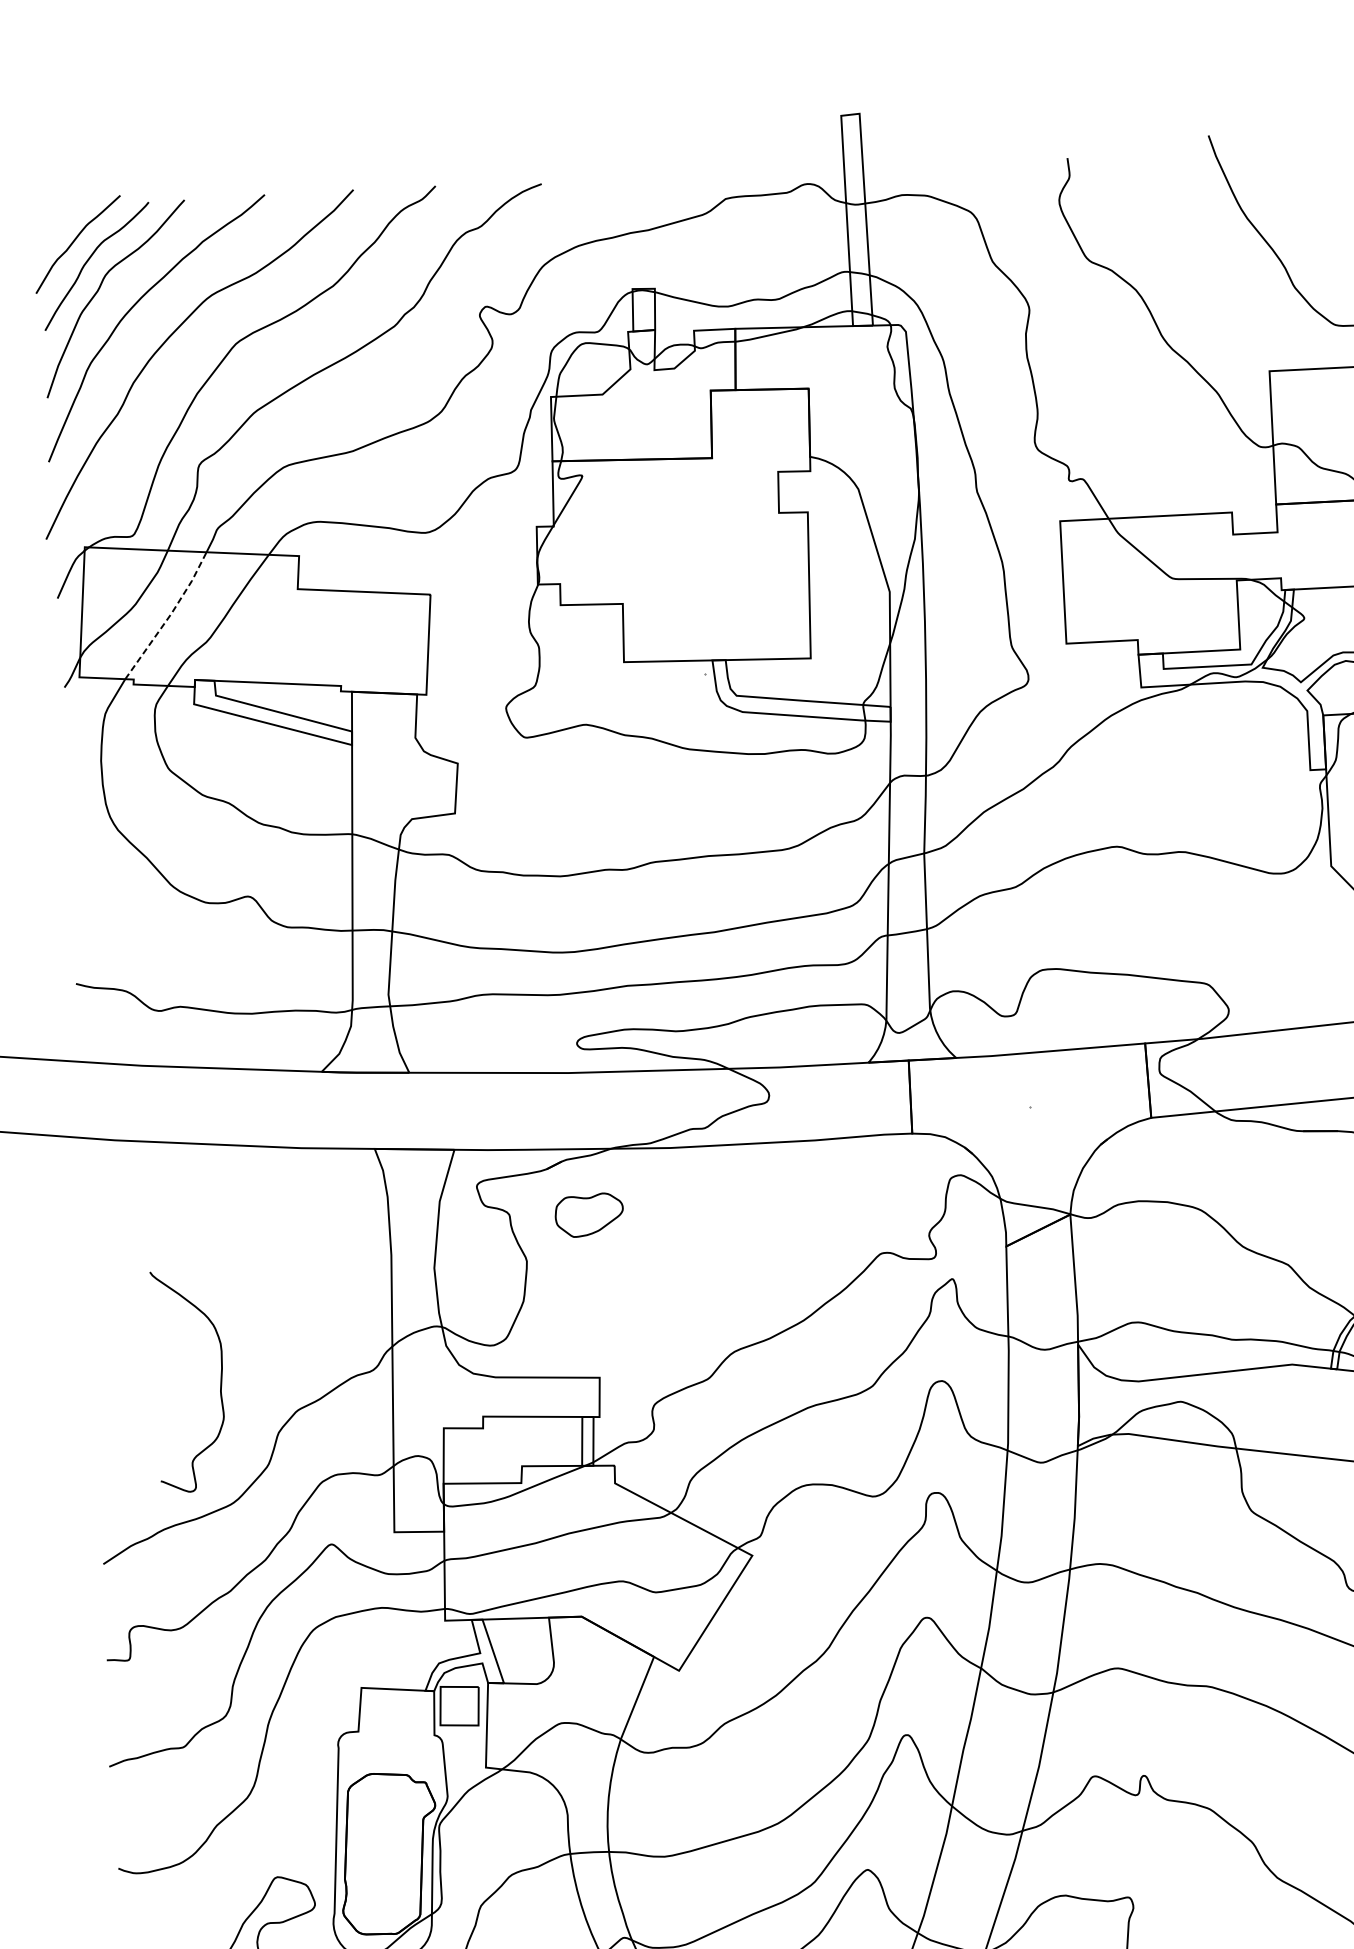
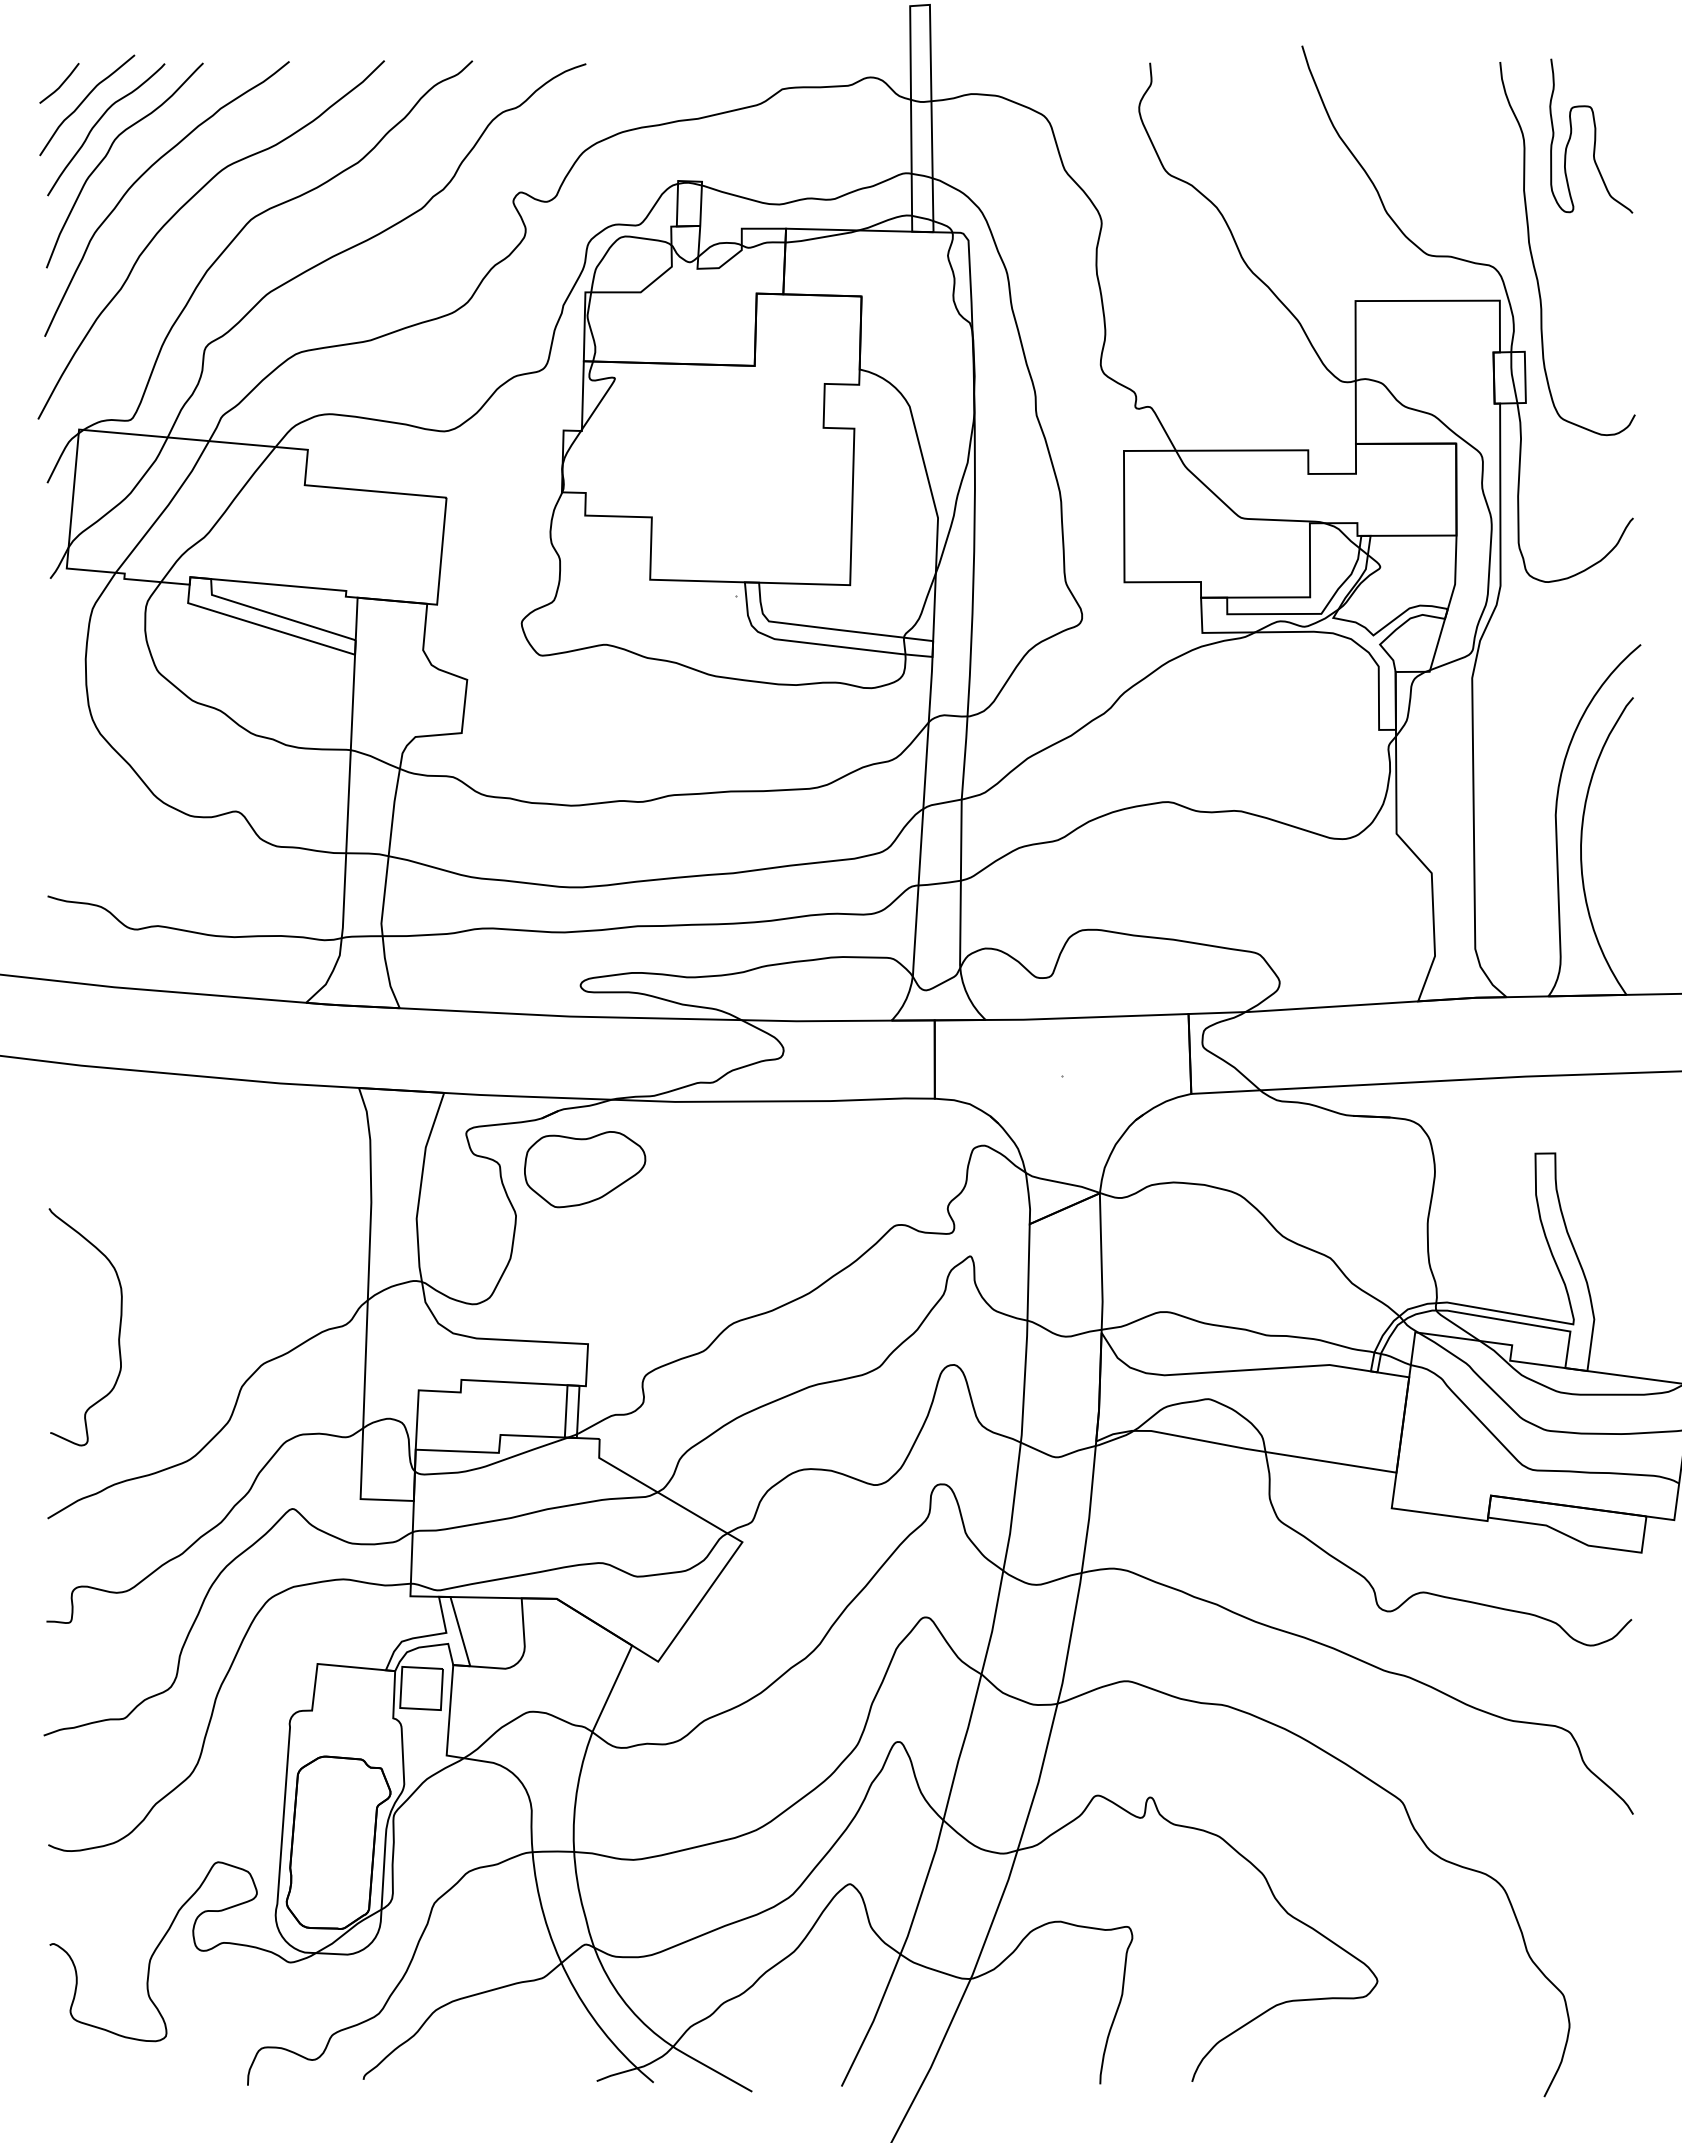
line: (52, 226) -> (60, 84), added
line: (169, 616) -> (166, 507), dashed -> solid
part: (589, 1214) -> (585, 1169), size x1.67
curve: (220, 1384) -> (118, 1332), moved

